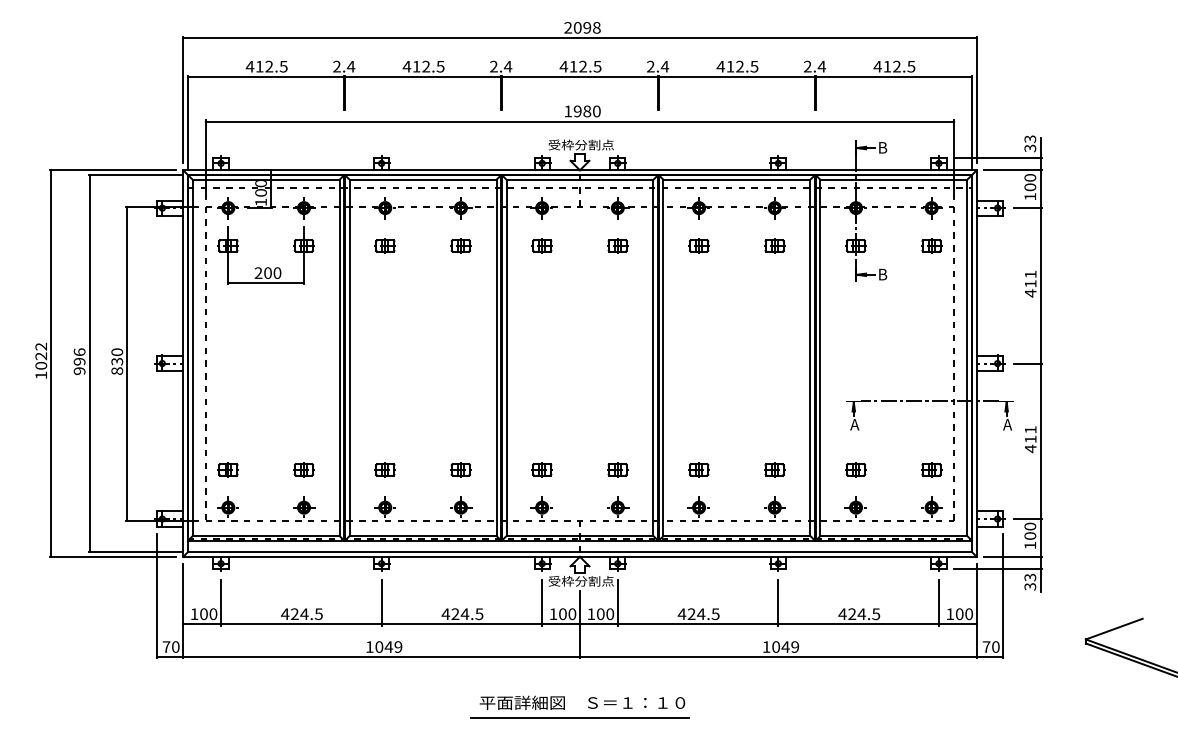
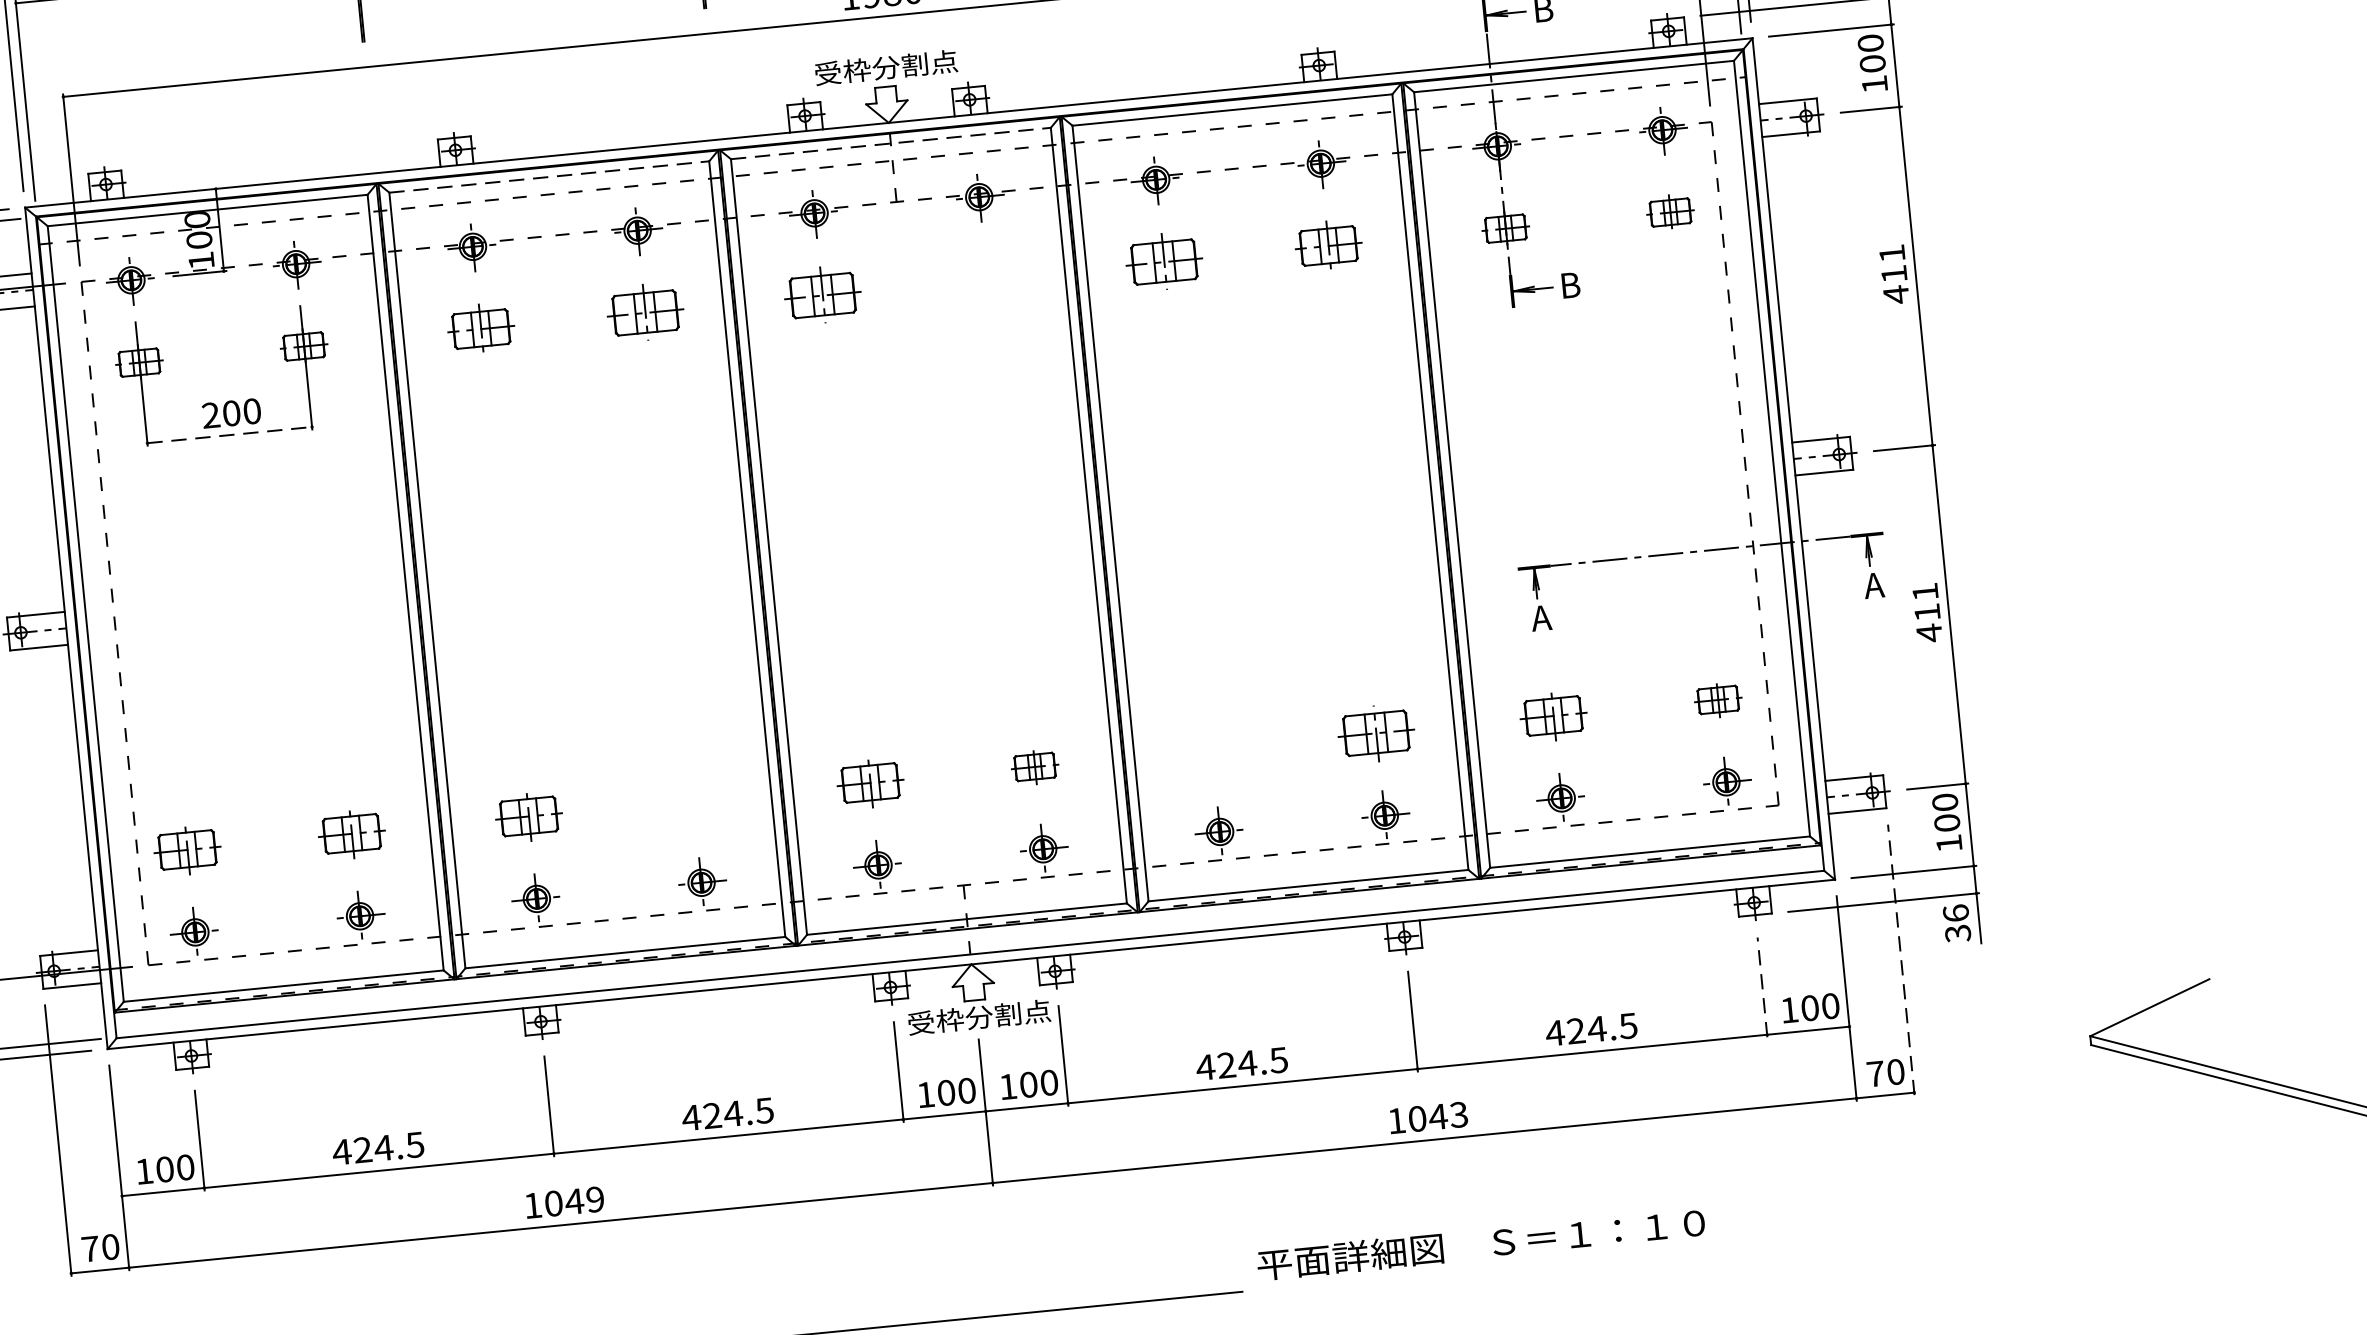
line: (423, 179) -> (550, 176), solid -> dashed
line: (580, 179) -> (891, 142), solid -> dashed
part: (384, 245) -> (479, 328), size x1.4
part: (460, 245) -> (644, 312), size x1.6
part: (541, 245) -> (821, 294), size x1.6
part: (617, 245) -> (986, 278), removed
part: (698, 245) -> (1162, 261), size x1.6
part: (774, 245) -> (1328, 245), size x1.4
line: (266, 282) -> (230, 434), solid -> dashed
part: (227, 469) -> (185, 849), size x1.4
part: (303, 469) -> (350, 833), size x1.4
part: (384, 469) -> (527, 815), size x1.4
part: (460, 469) -> (692, 799), removed
part: (541, 469) -> (868, 782), size x1.4
part: (698, 469) -> (1210, 748), removed
part: (774, 469) -> (1376, 732), size x1.6
part: (855, 469) -> (1552, 715), size x1.4
text: (1030, 577) -> (1956, 913), 33 -> 36
line: (1003, 595) -> (1901, 958), solid -> dashed
line: (938, 602) -> (1761, 987), solid -> dashed
text: (795, 646) -> (1459, 1113), 1049 -> 1043
text: (582, 702) -> (1481, 1243), moved

